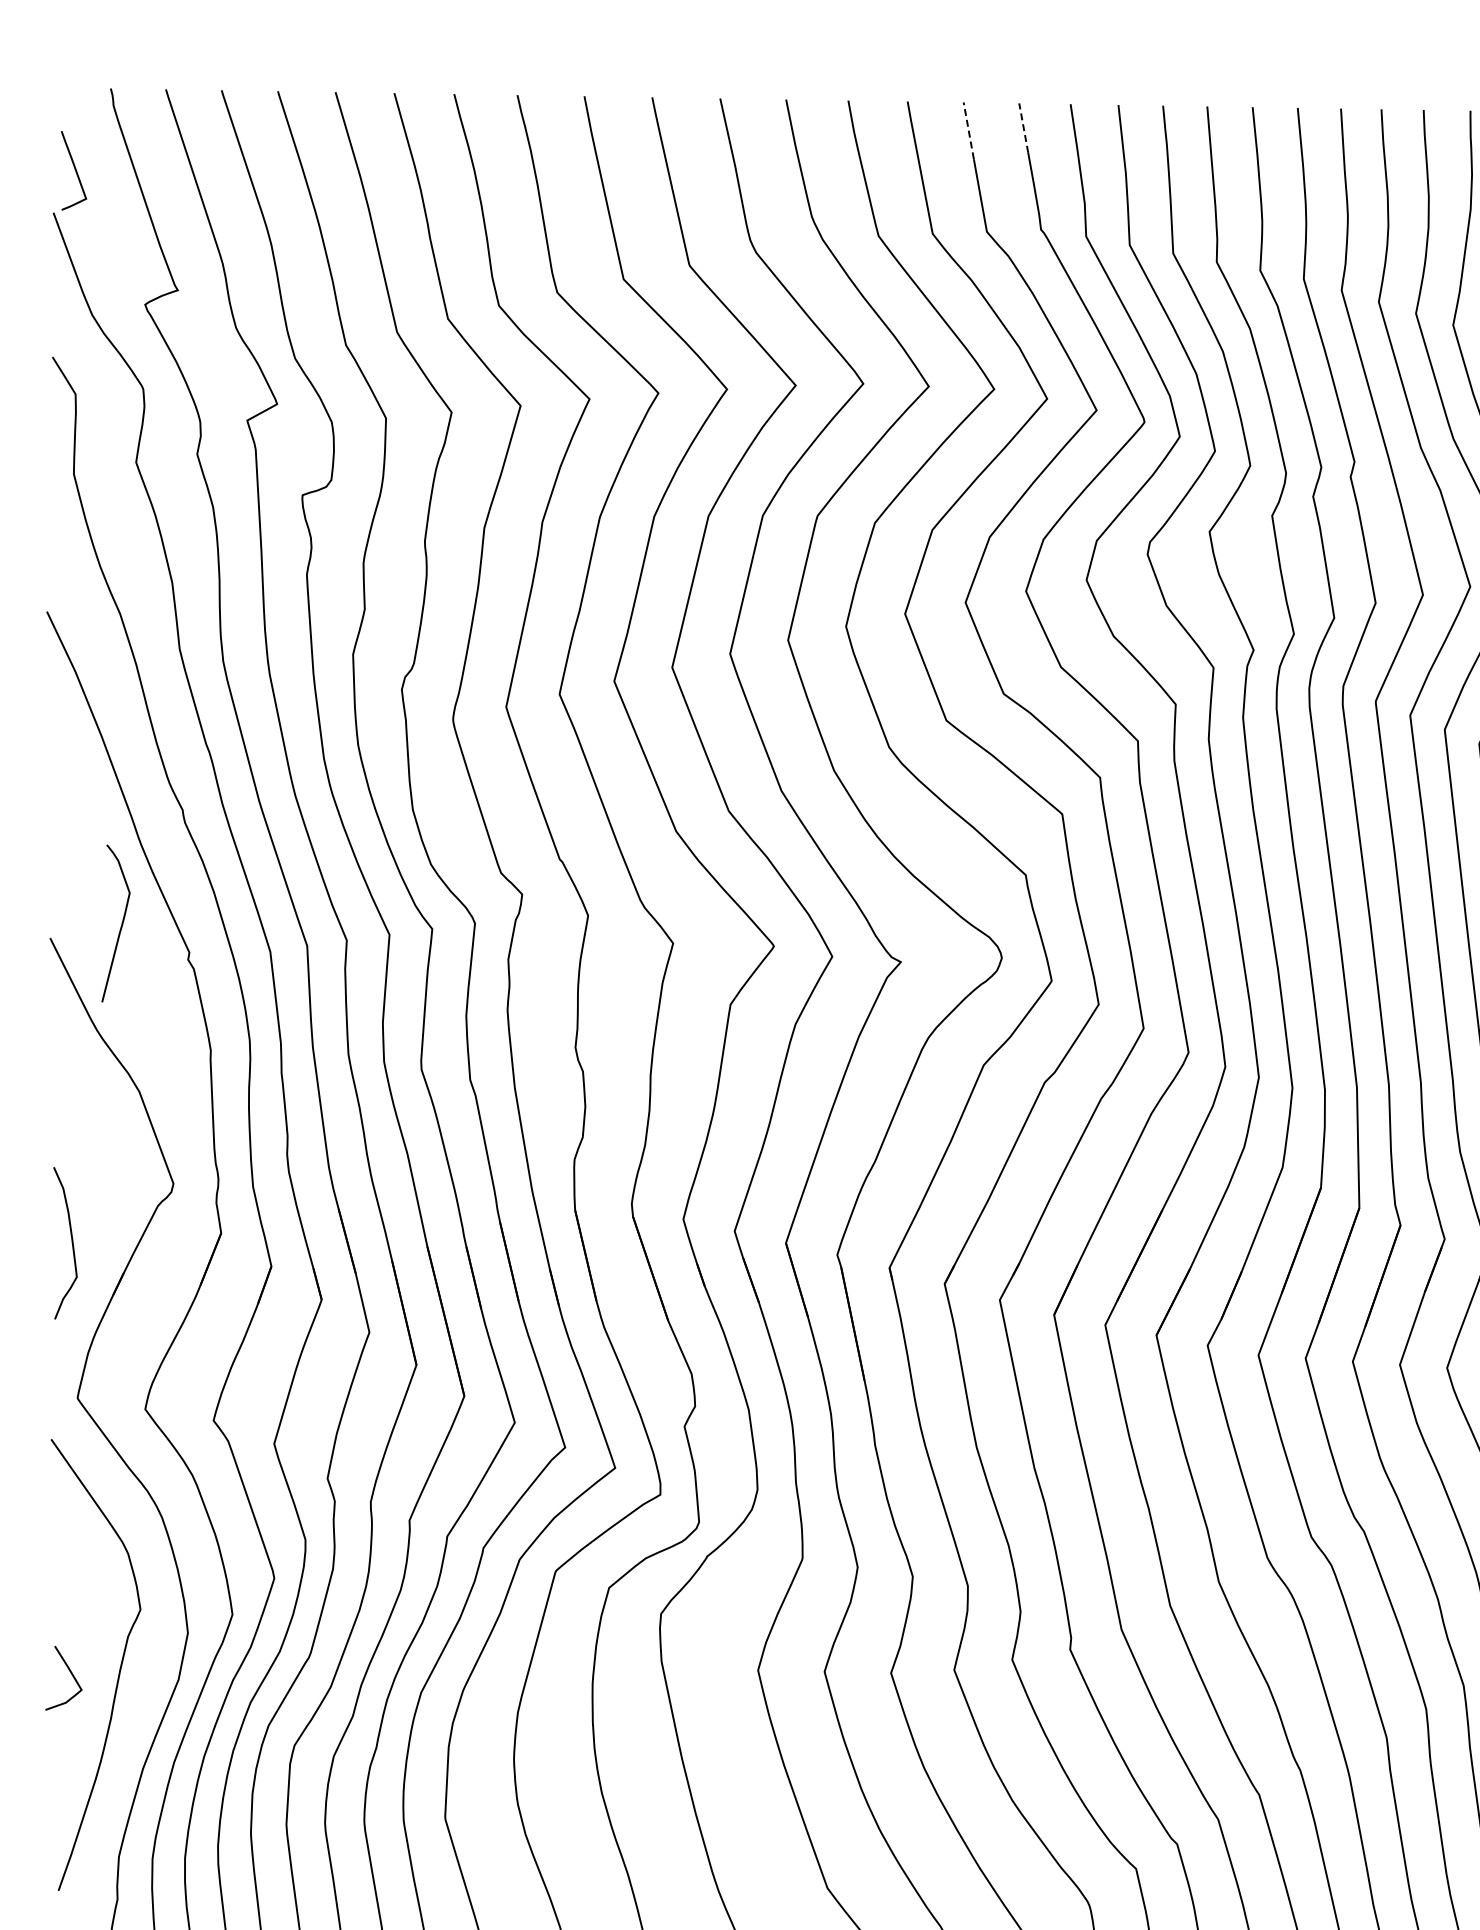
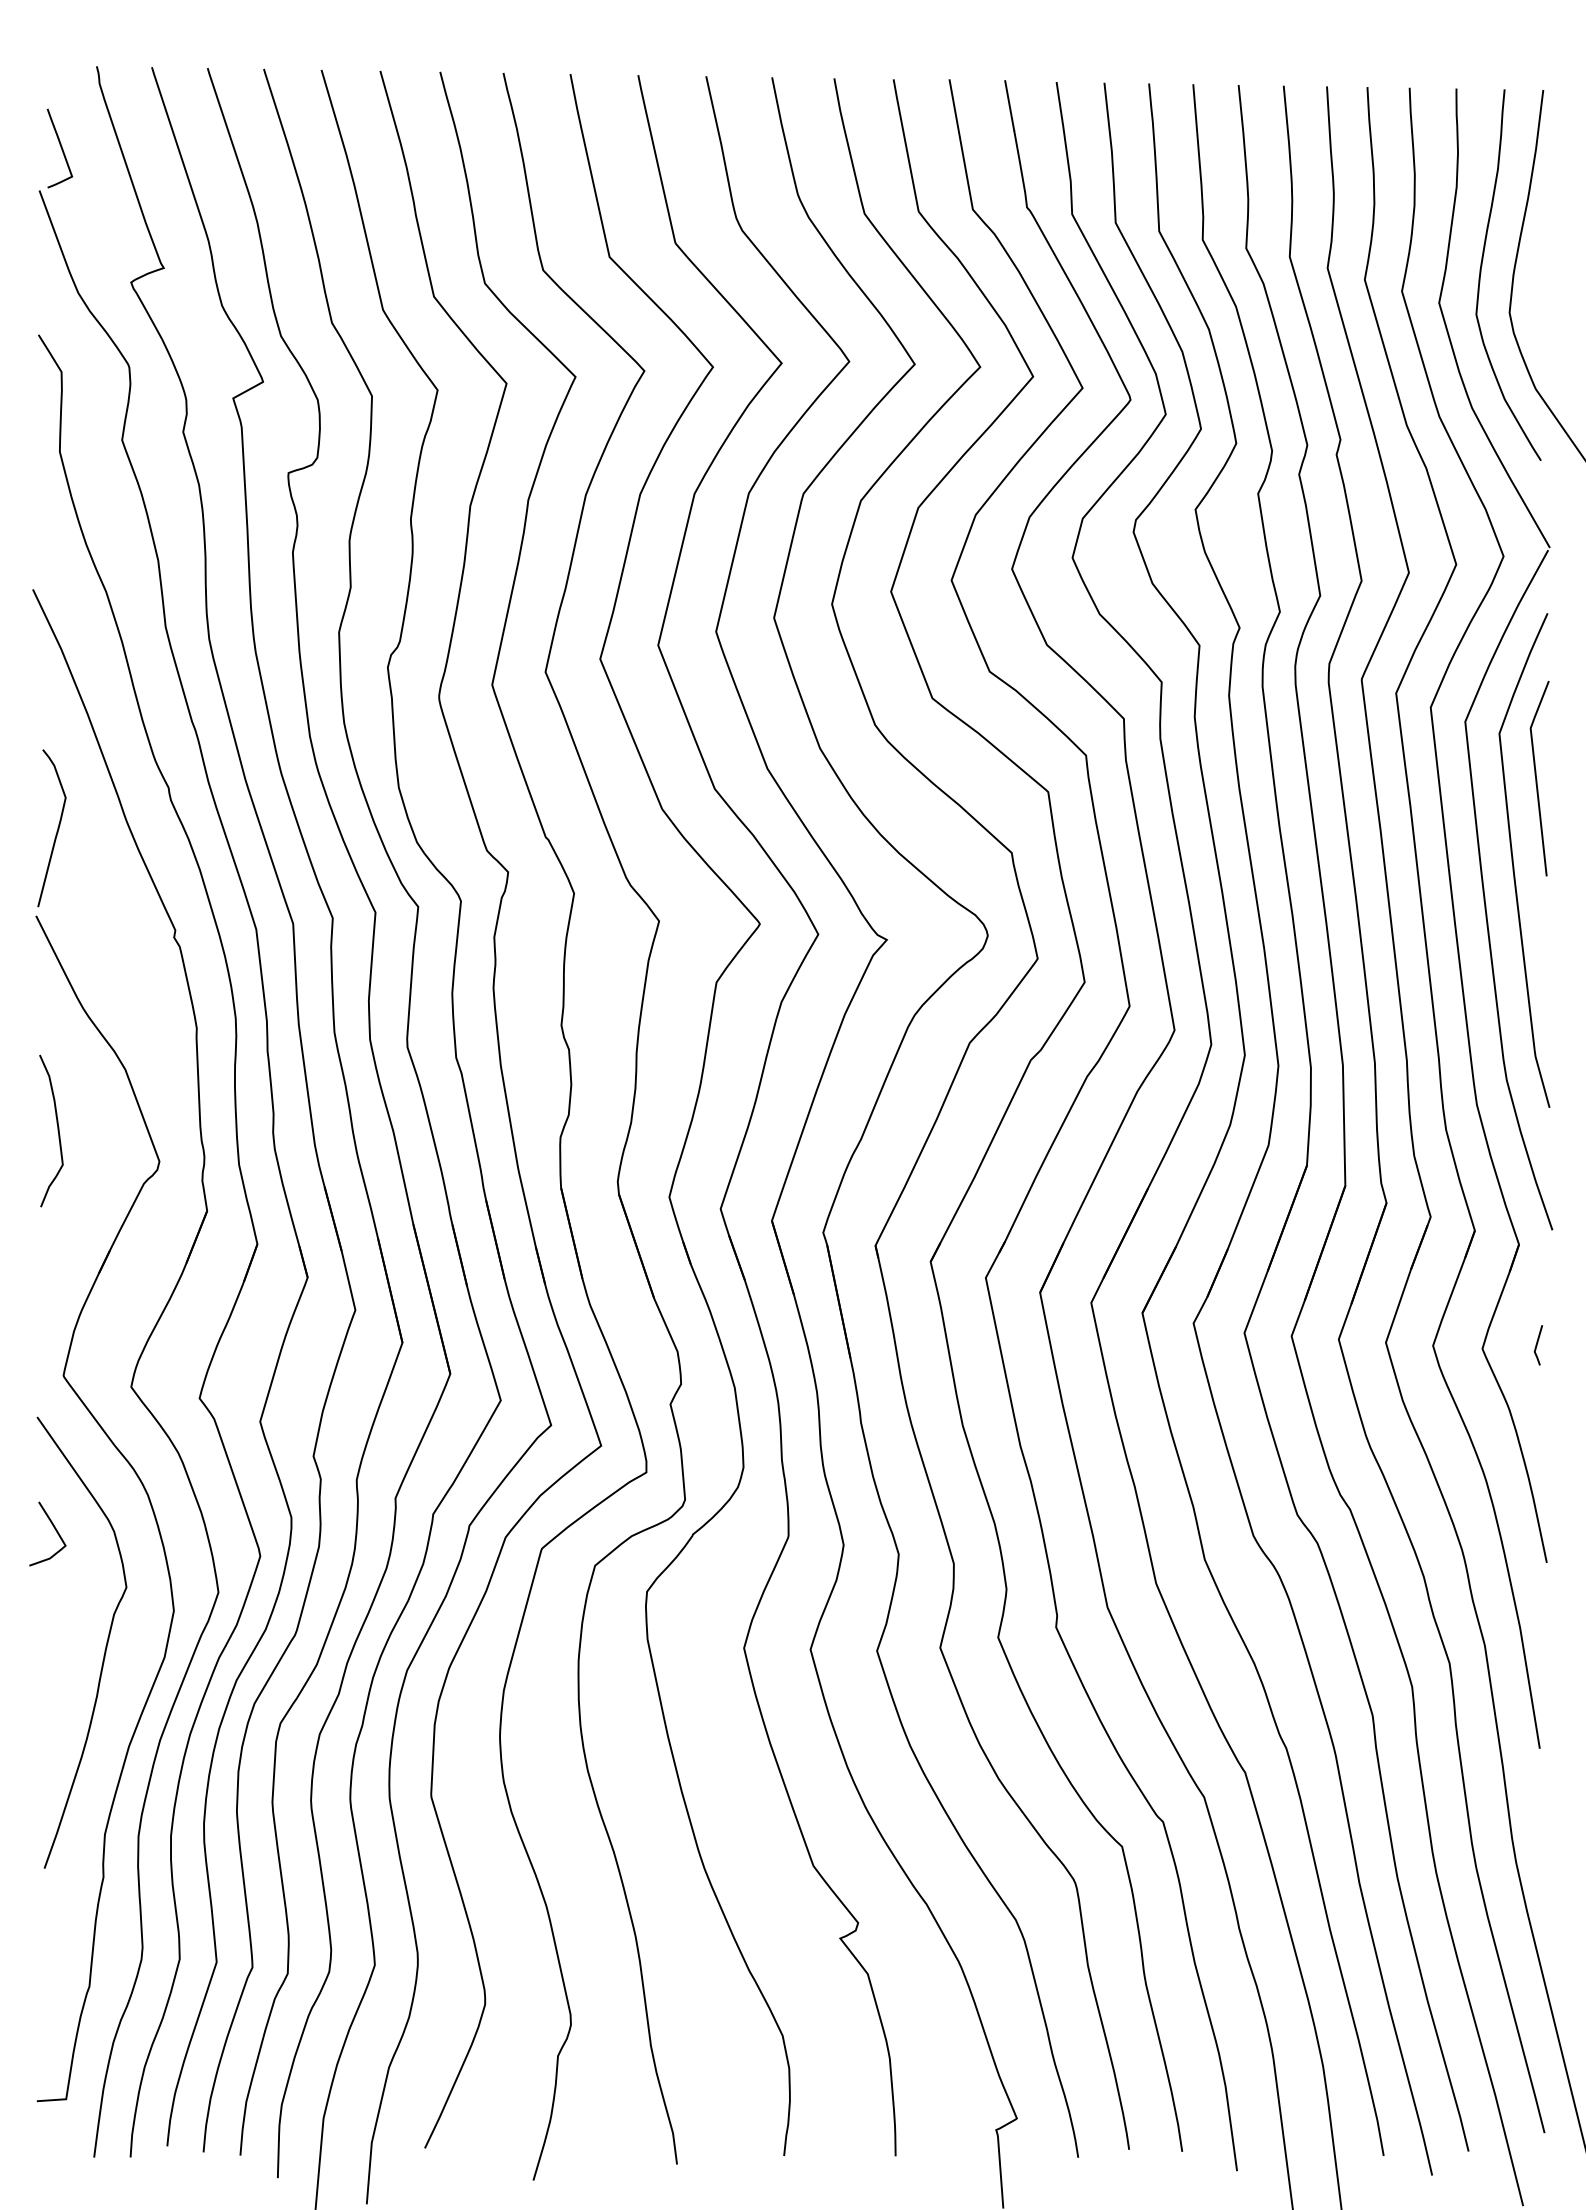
line: (1023, 127) -> (1009, 105), dashed -> solid
line: (968, 130) -> (954, 108), dashed -> solid
curve: (120, 926) -> (56, 831), moved
curve: (71, 1242) -> (57, 1130), moved
curve: (70, 1673) -> (54, 1529), moved

